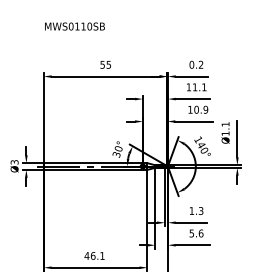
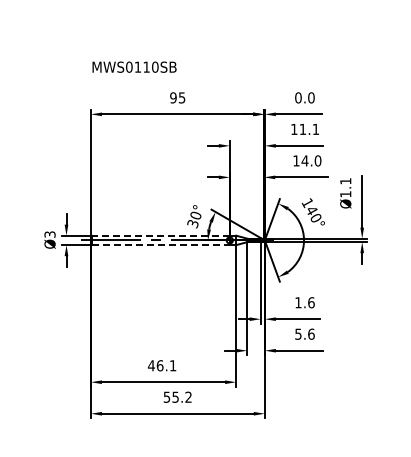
text: (74, 26) -> (134, 66), moved
text: (102, 64) -> (173, 97), 55 -> 95
text: (201, 64) -> (311, 97), 0.2 -> 0.0
text: (201, 109) -> (311, 160), 10.9 -> 14.0
line: (93, 163) -> (160, 235), solid -> dashed
line: (94, 170) -> (161, 245), solid -> dashed
text: (201, 210) -> (311, 302), 1.3 -> 1.6

